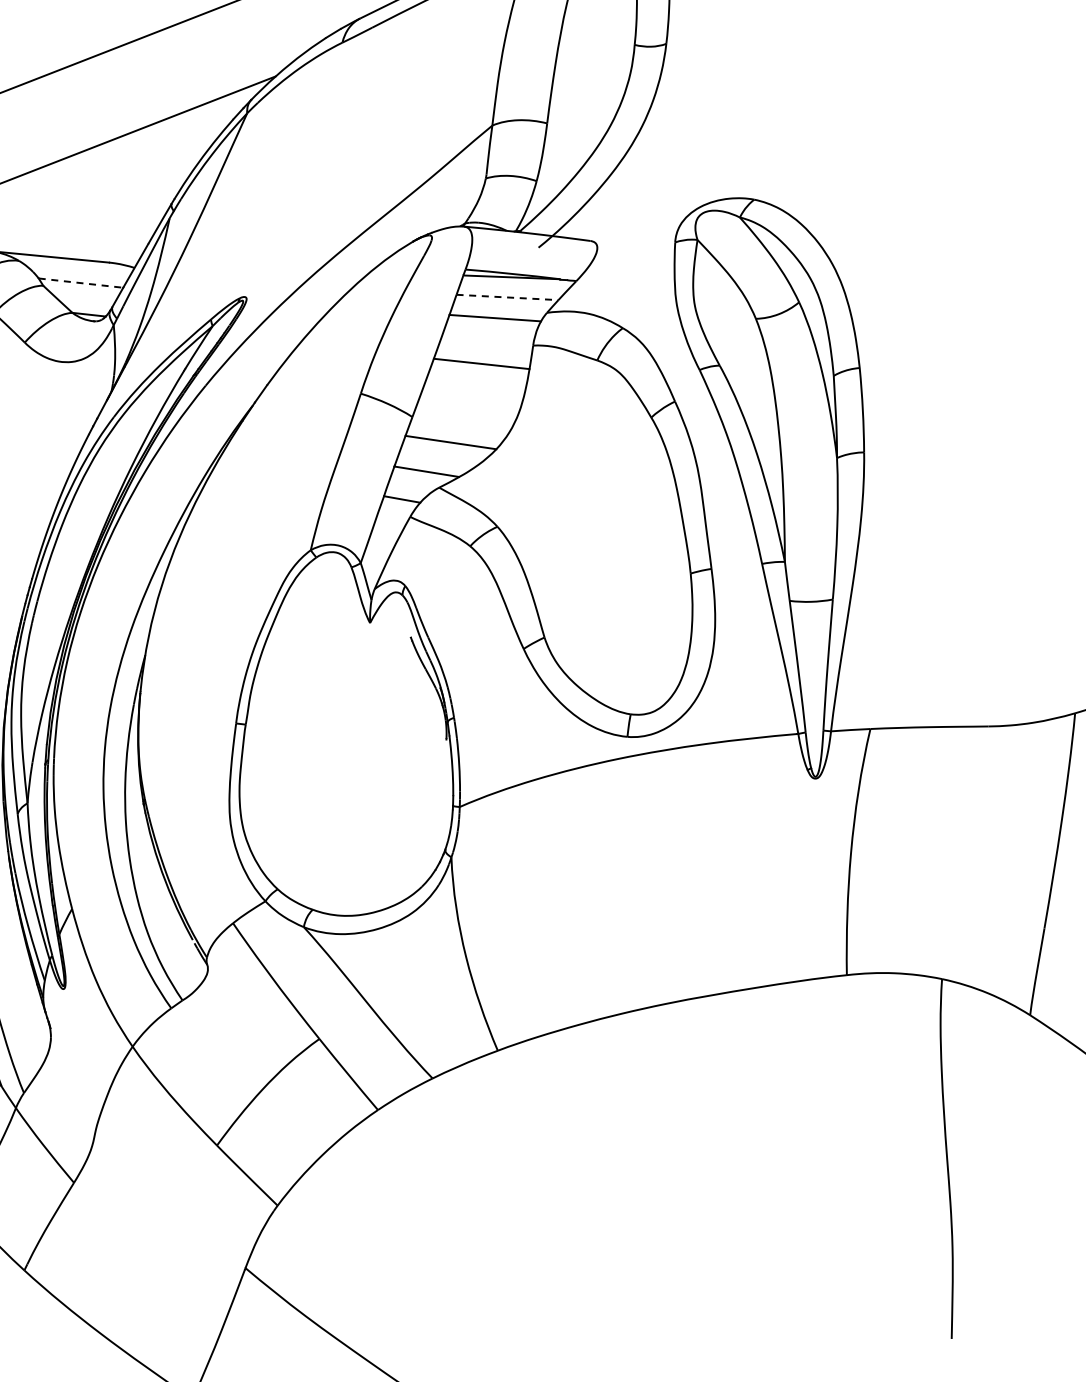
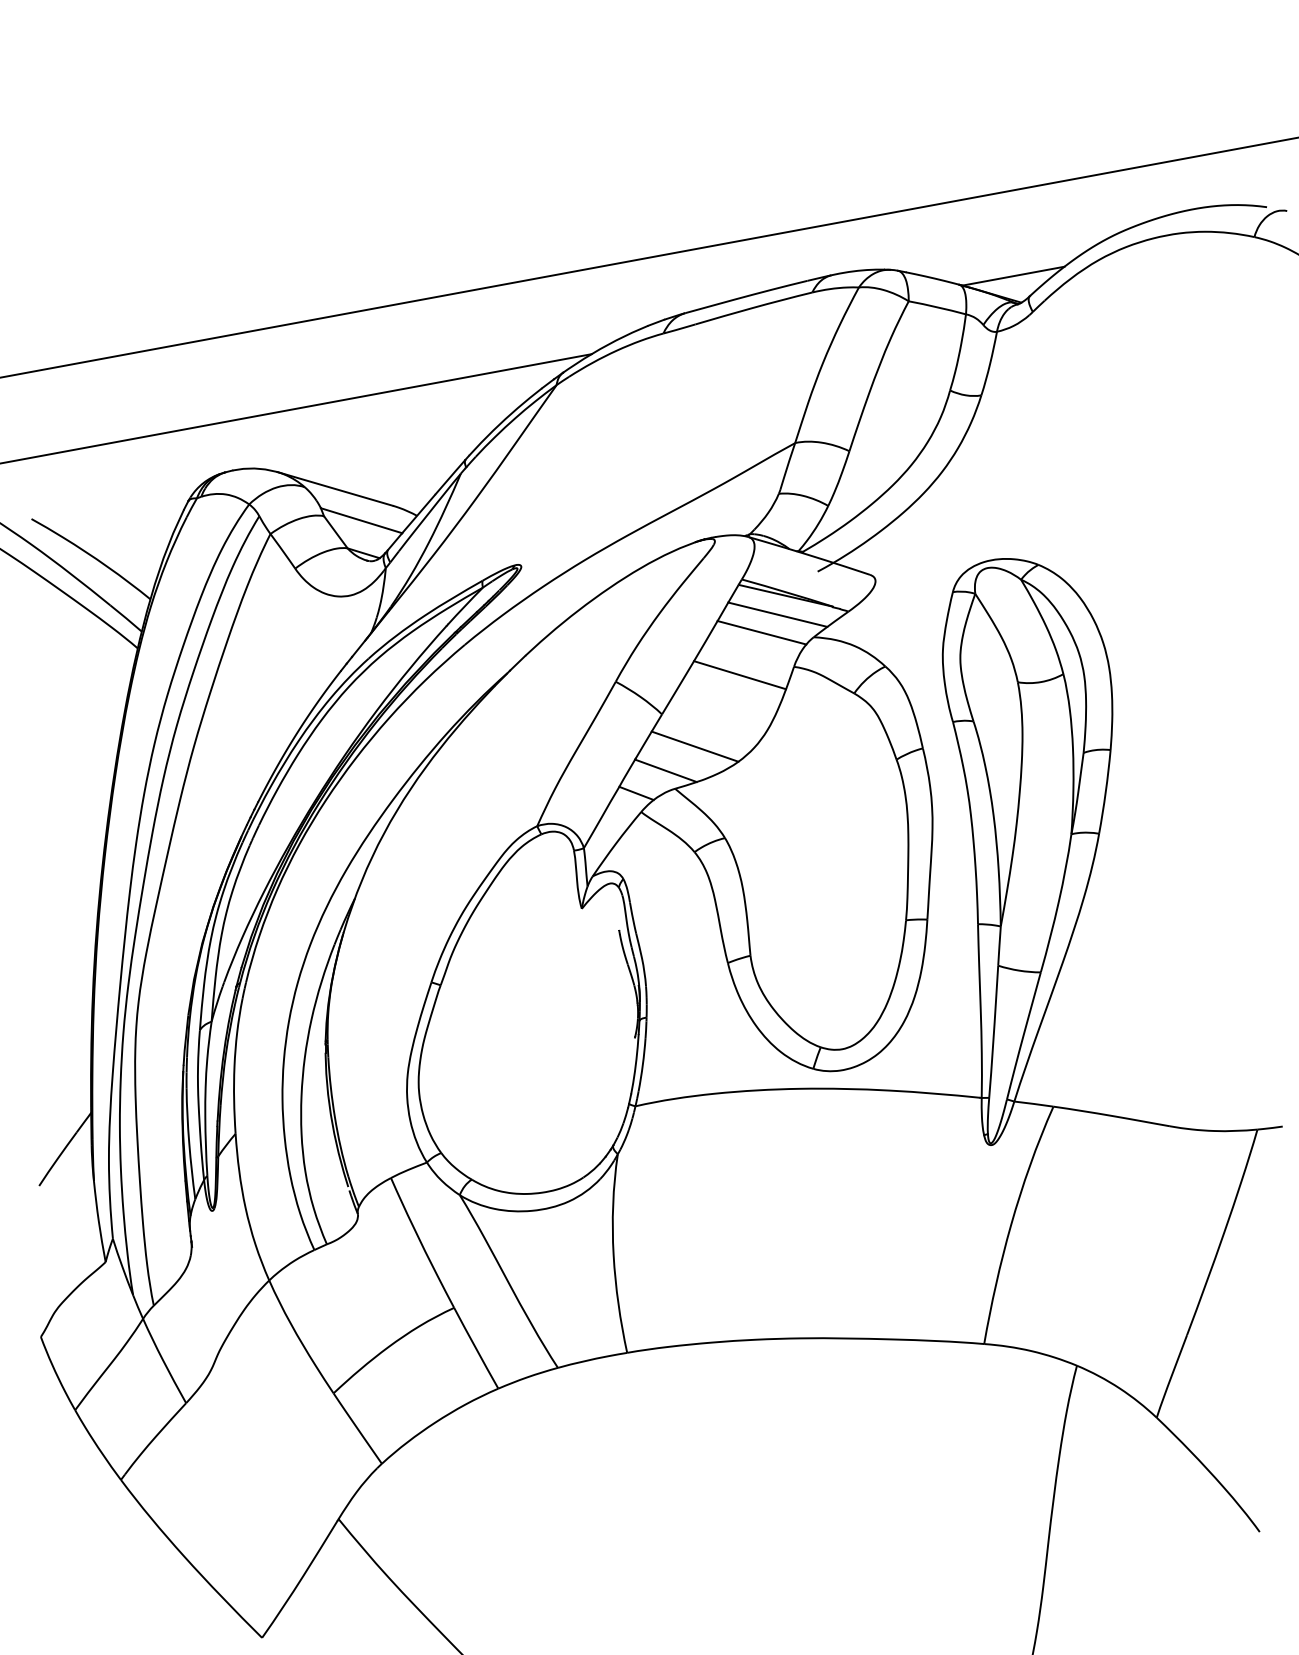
line: (80, 282) -> (361, 520), dashed -> solid
line: (508, 297) -> (778, 614), dashed -> solid

